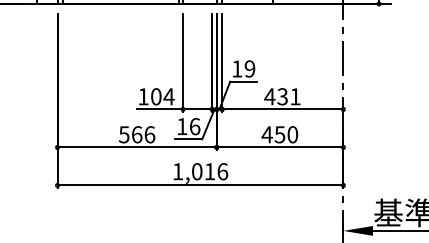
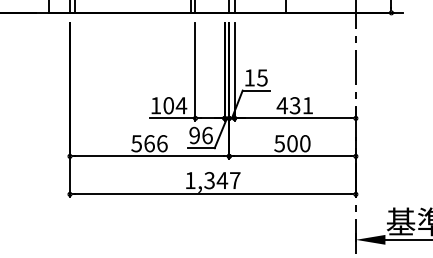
text: (250, 68) -> (262, 77), 19 -> 15
text: (182, 126) -> (194, 135), 16 -> 96
text: (273, 134) -> (285, 143), 450 -> 500
text: (210, 171) -> (222, 180), 1,016 -> 1,347

